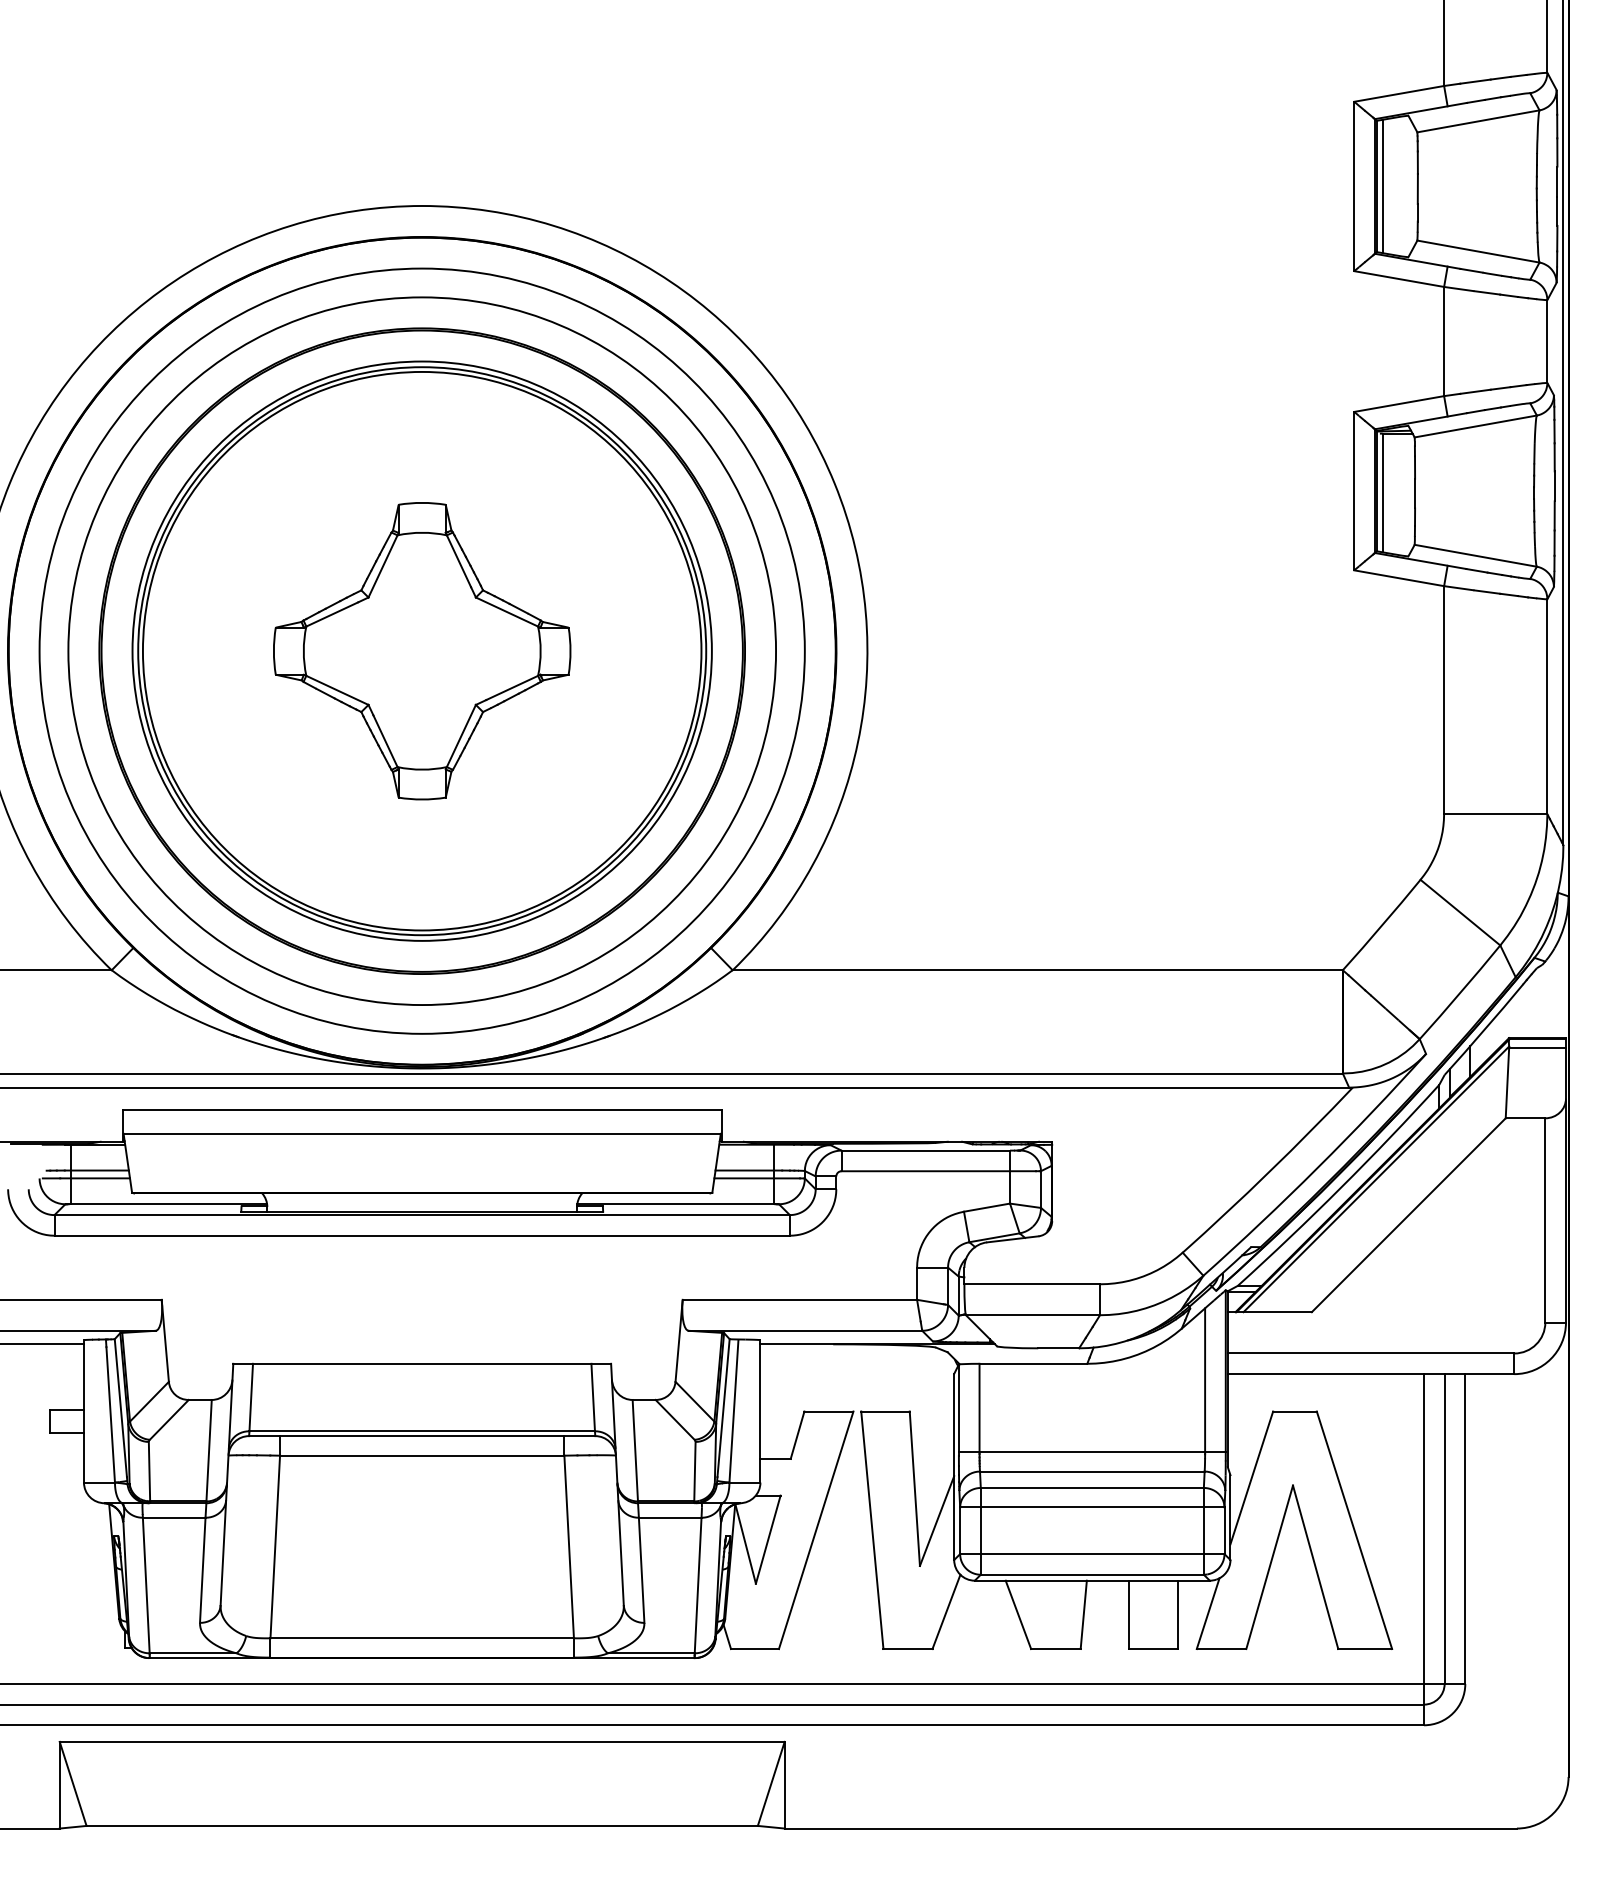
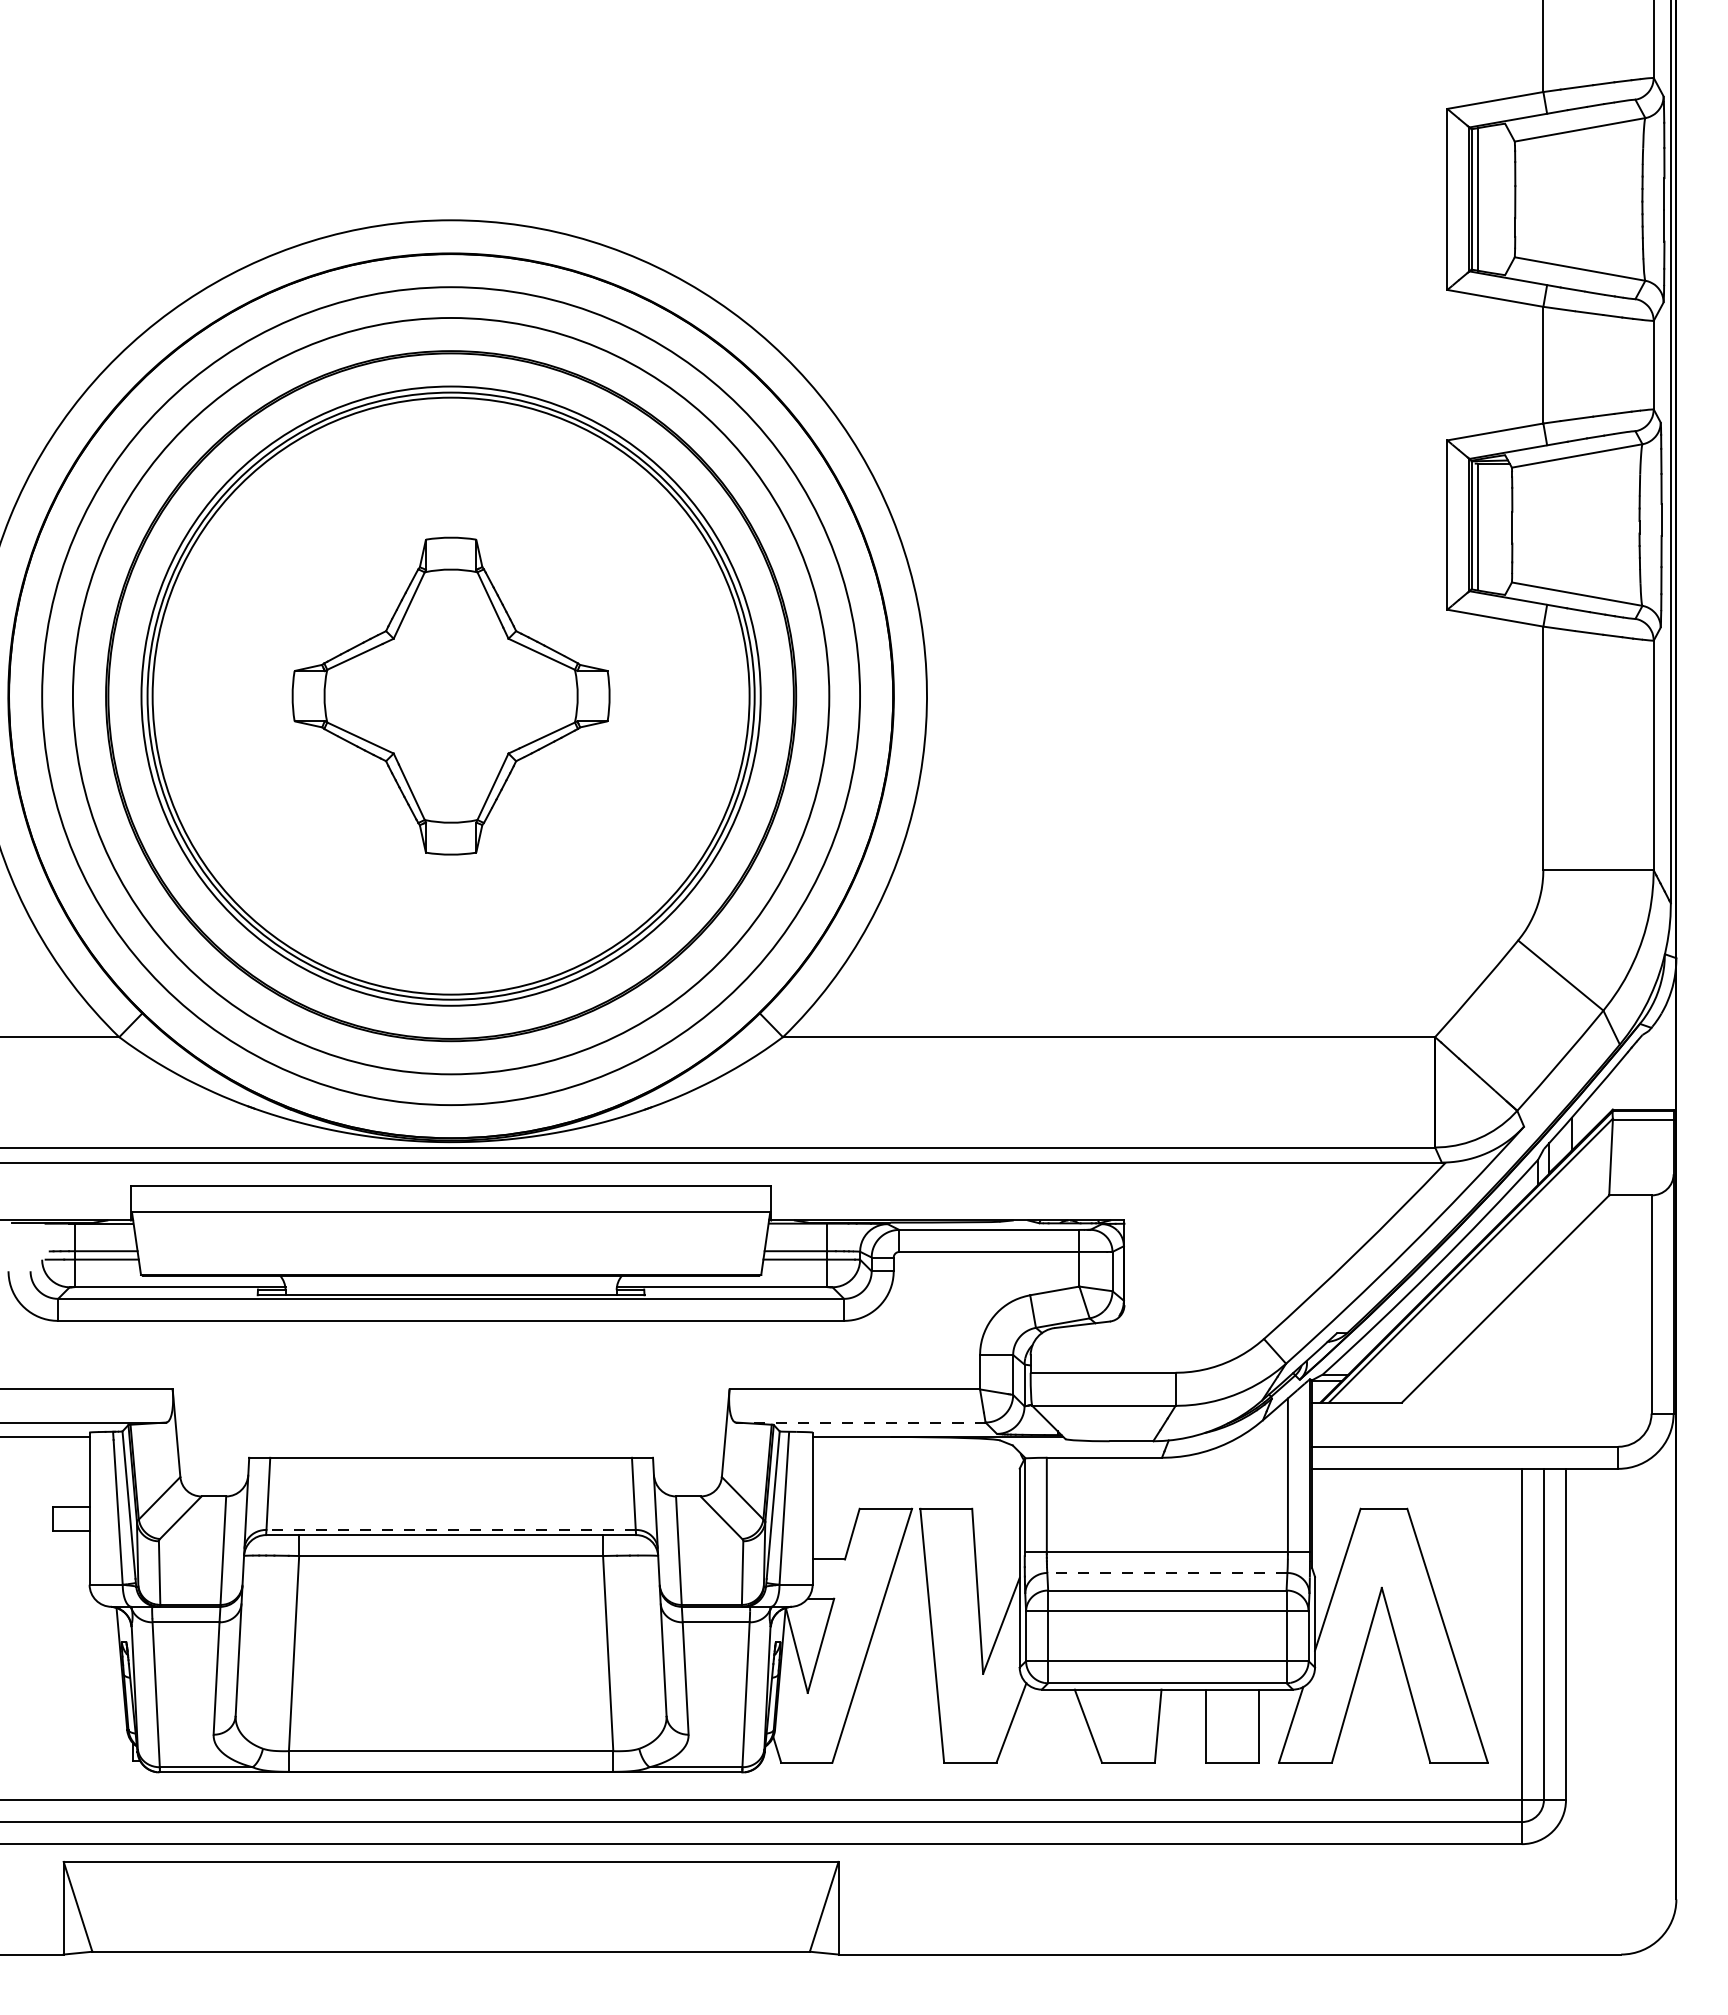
line: (805, 1330) -> (860, 1422), solid -> dashed
line: (422, 1430) -> (451, 1529), solid -> dashed
line: (1091, 1471) -> (1166, 1572), solid -> dashed

